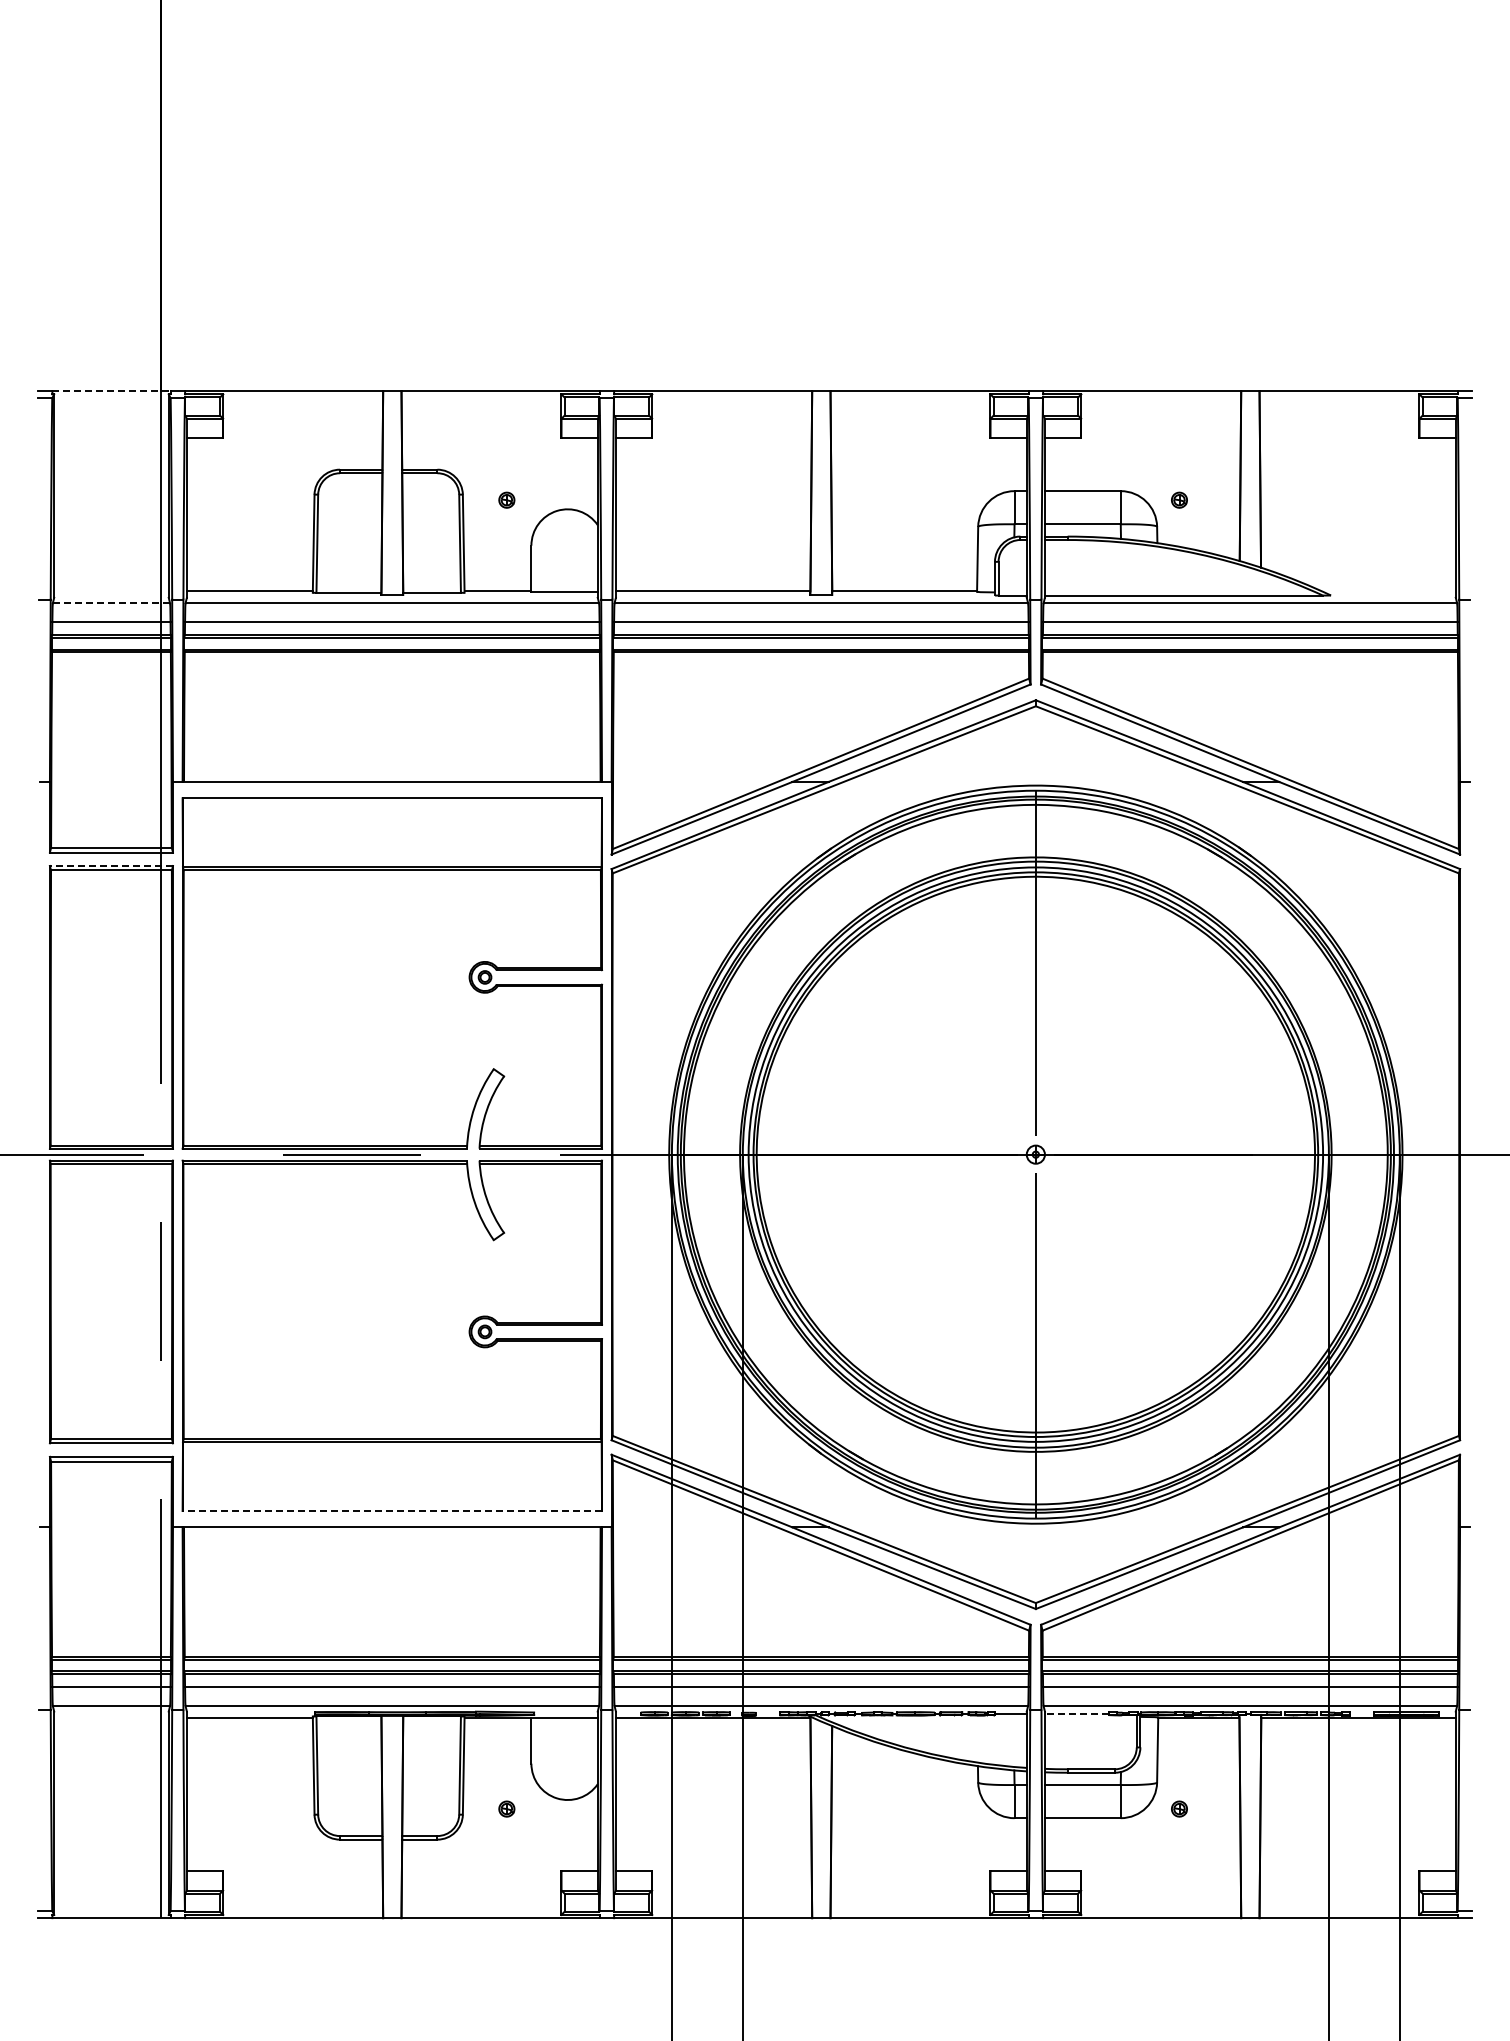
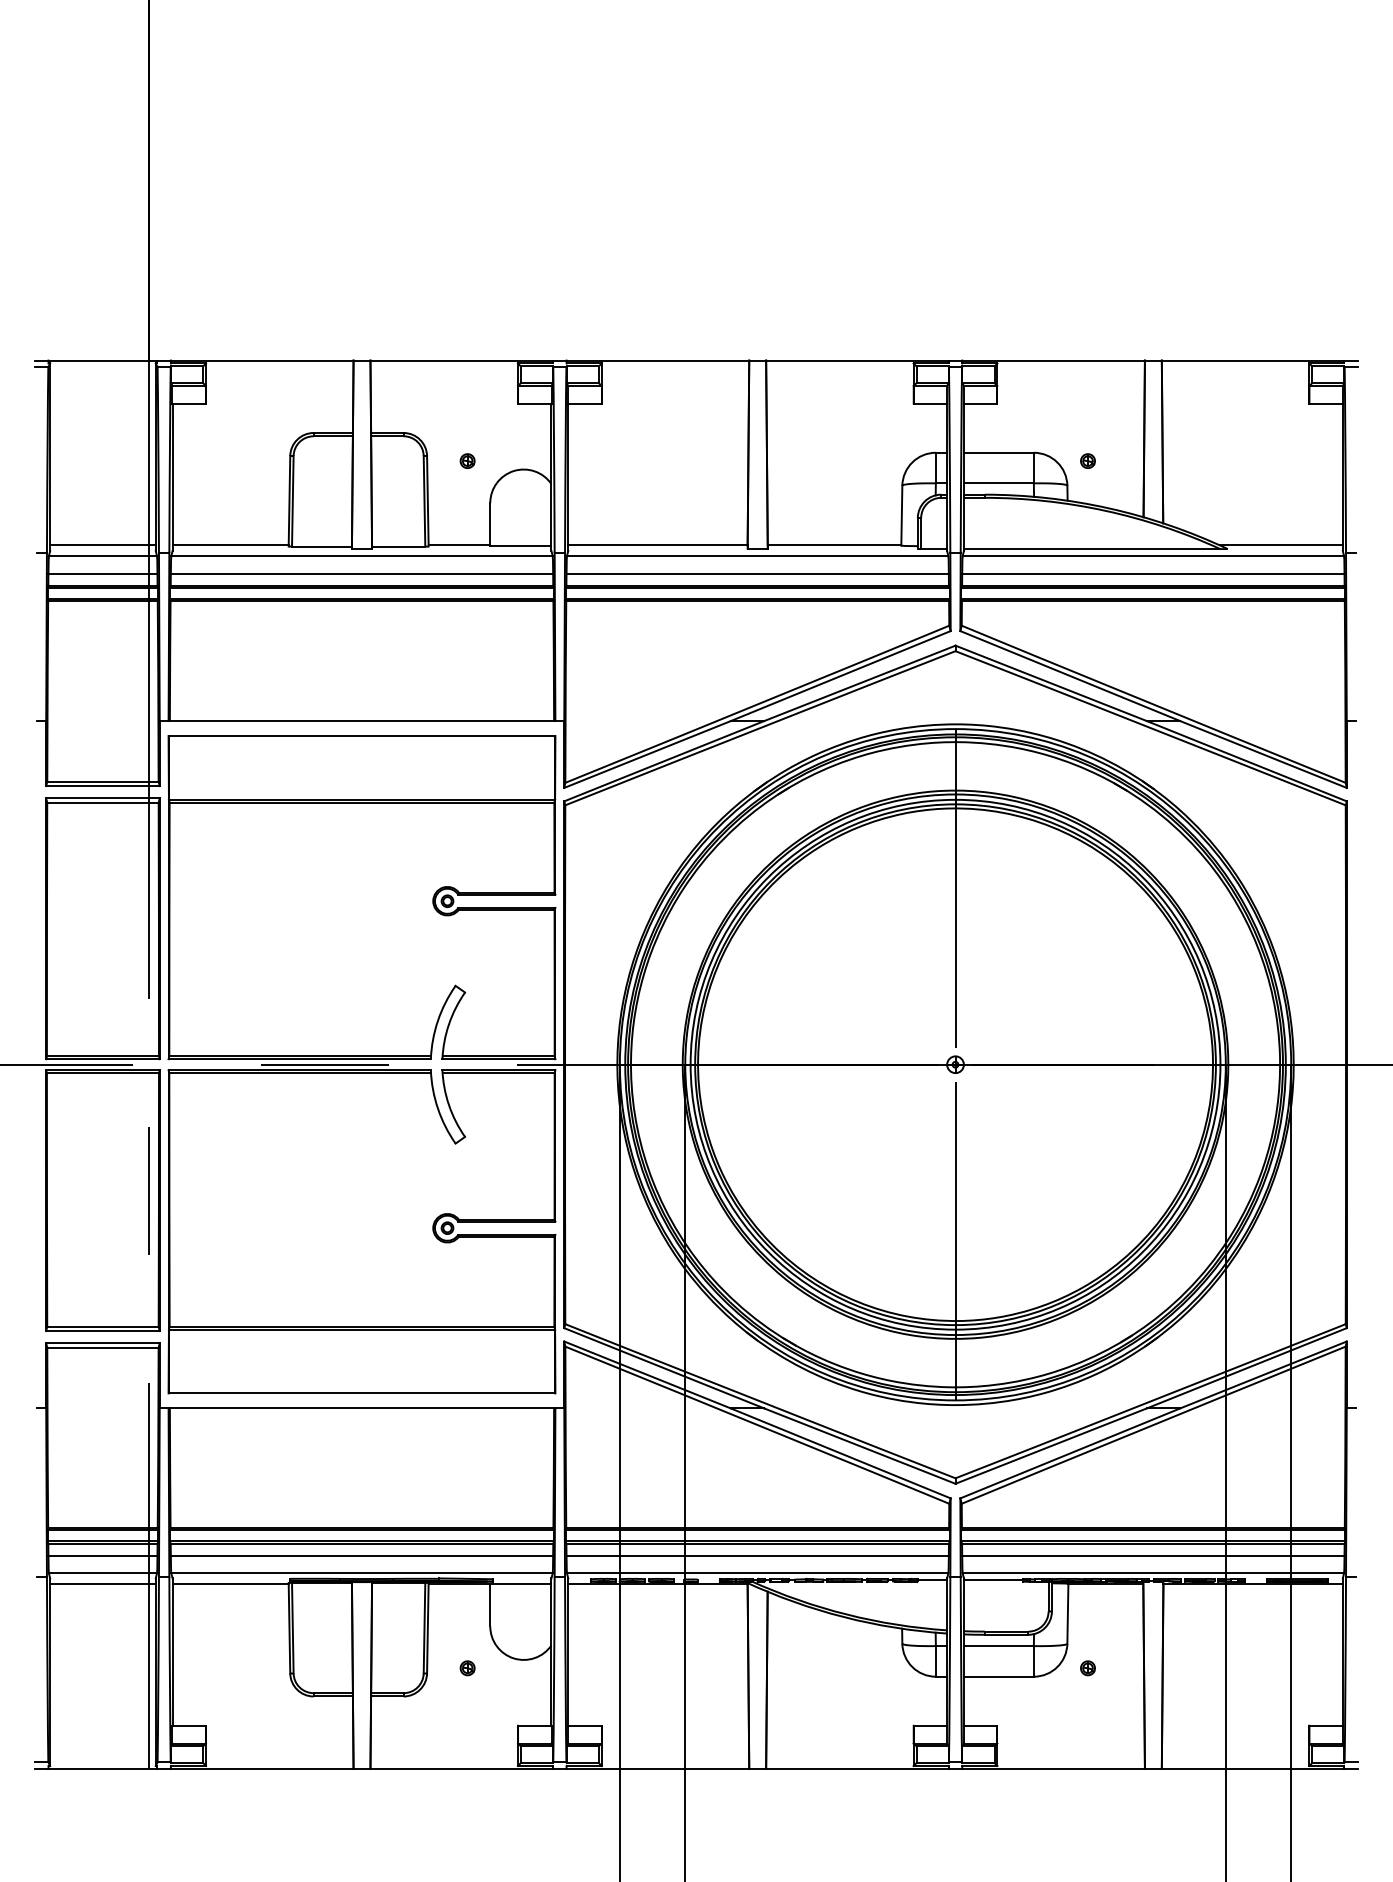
line: (111, 391) -> (102, 360), dashed -> solid
line: (111, 591) -> (102, 545), added
line: (1388, 591) -> (1280, 545), added
line: (111, 603) -> (102, 556), dashed -> solid
line: (111, 865) -> (102, 798), dashed -> solid
line: (392, 1511) -> (362, 1393), dashed -> solid
line: (1076, 1713) -> (993, 1580), dashed -> solid
line: (111, 1717) -> (102, 1583), added

